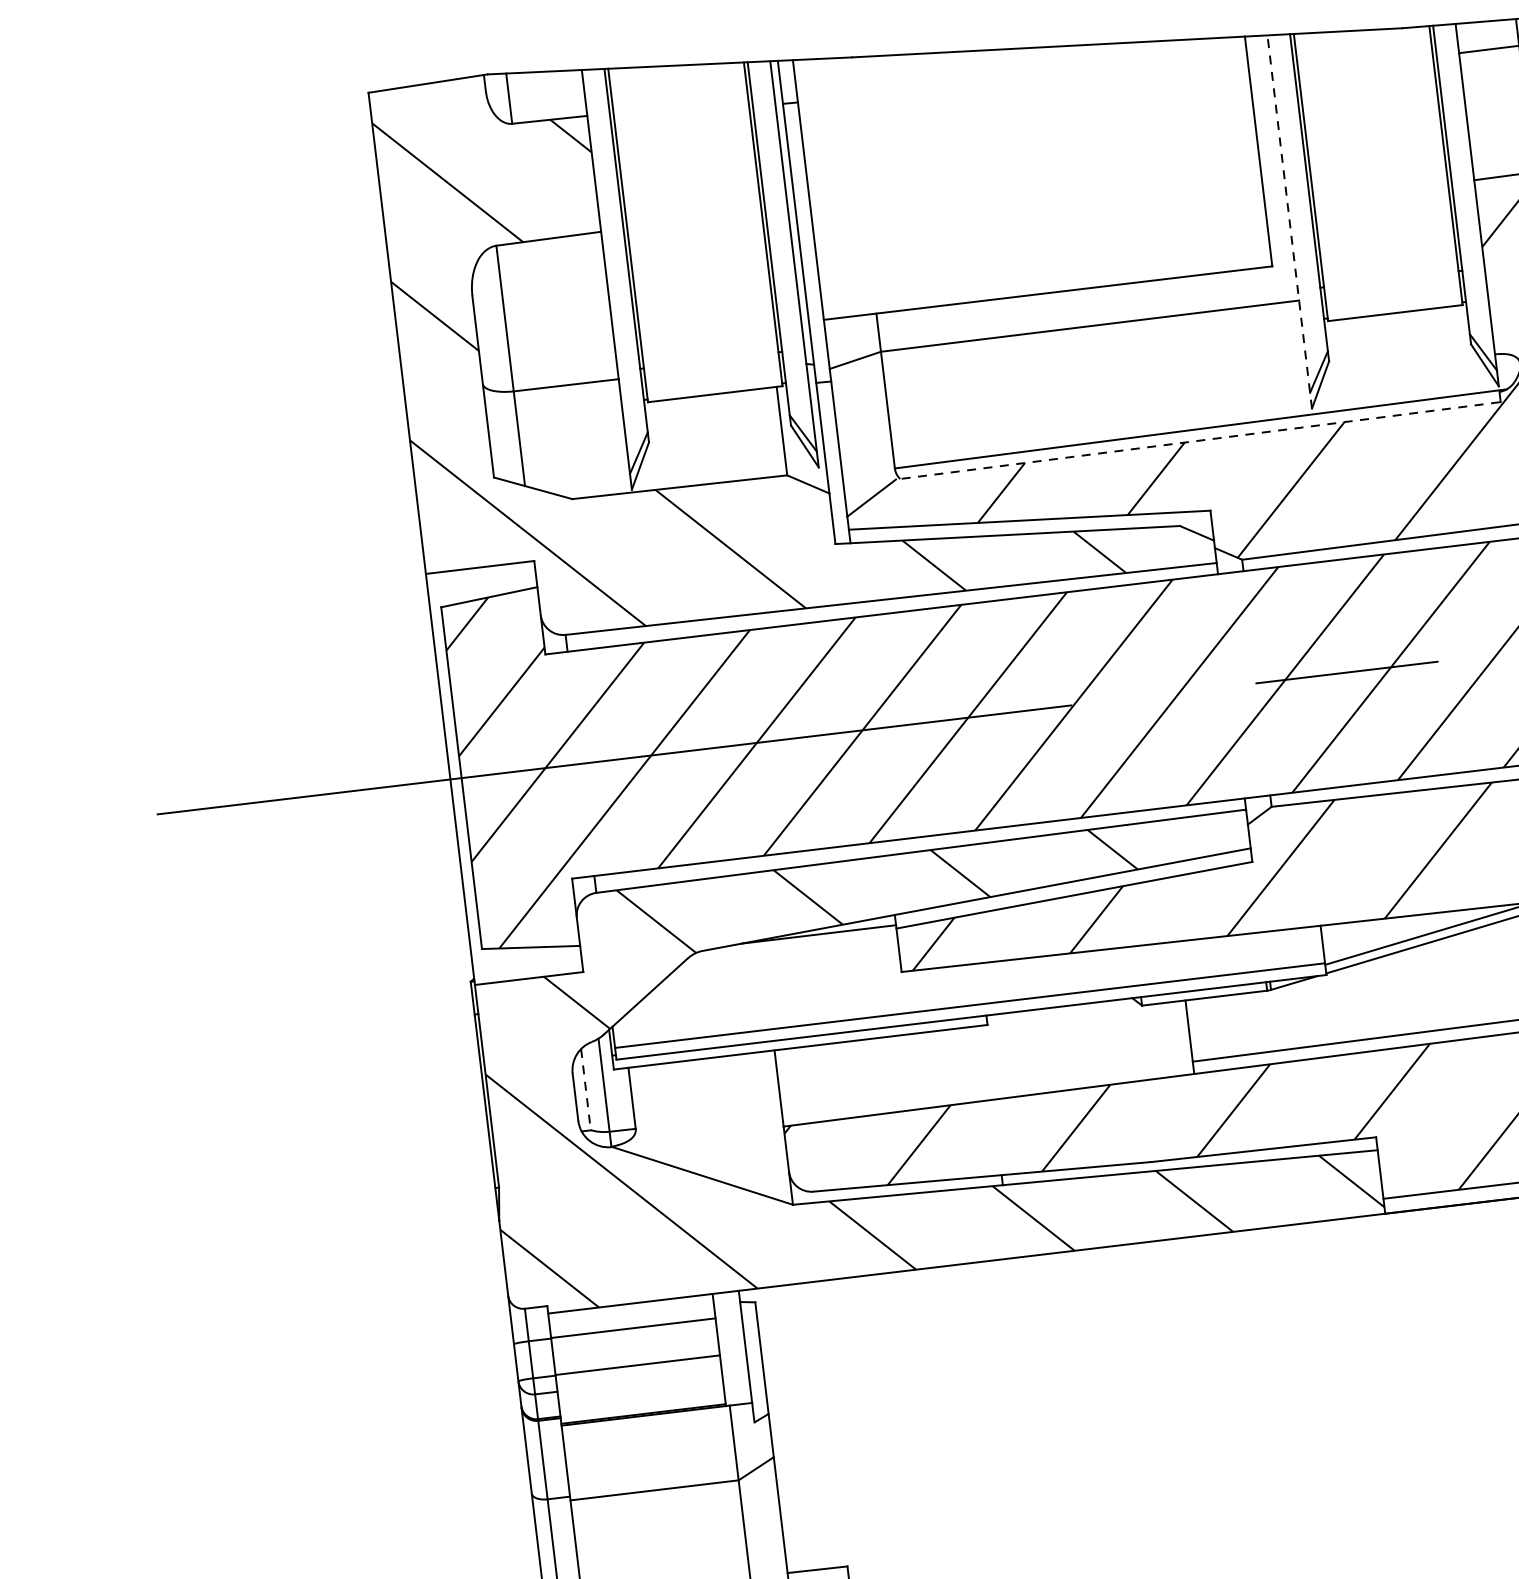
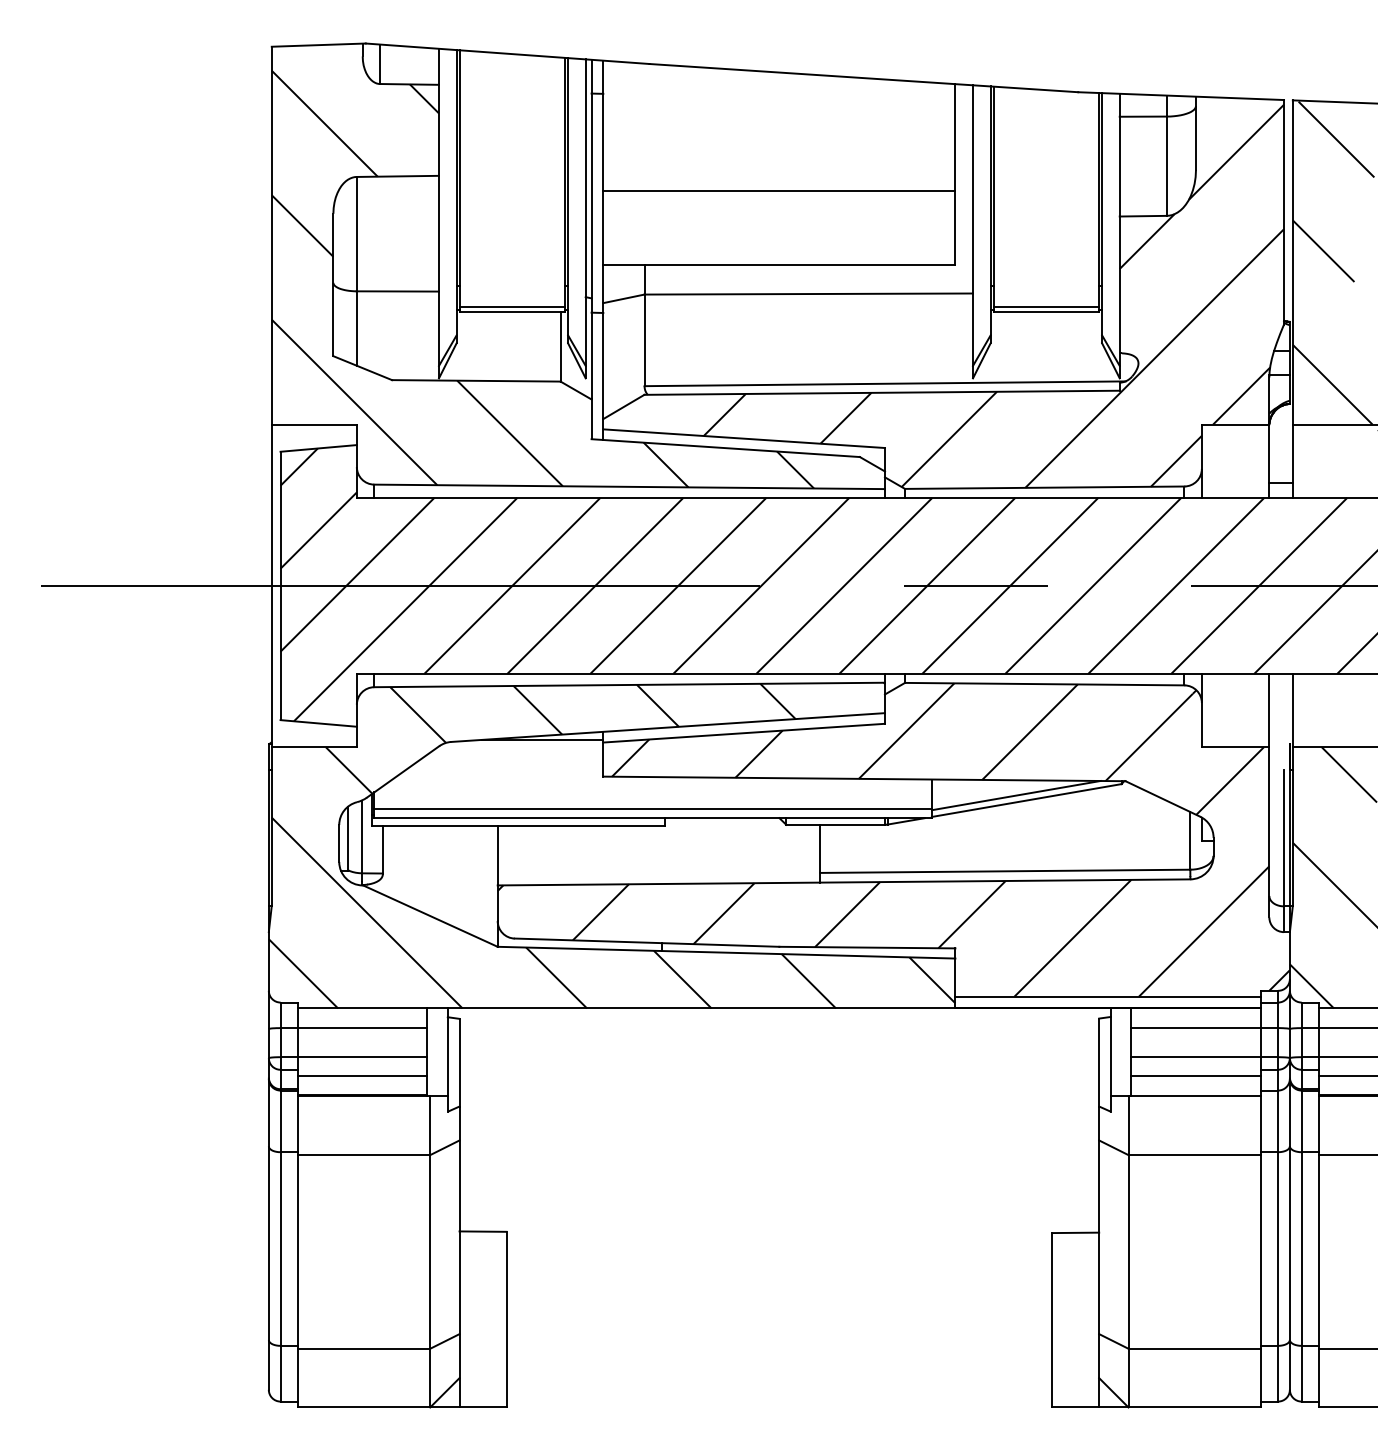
line: (1037, 198) -> (779, 190), added
line: (1290, 221) -> (973, 231), dashed -> solid
line: (1394, 307) -> (1046, 307), added
line: (714, 388) -> (512, 307), added
line: (1197, 440) -> (881, 392), dashed -> solid
line: (586, 1089) -> (348, 838), dashed -> solid
line: (640, 1389) -> (362, 1075), added

